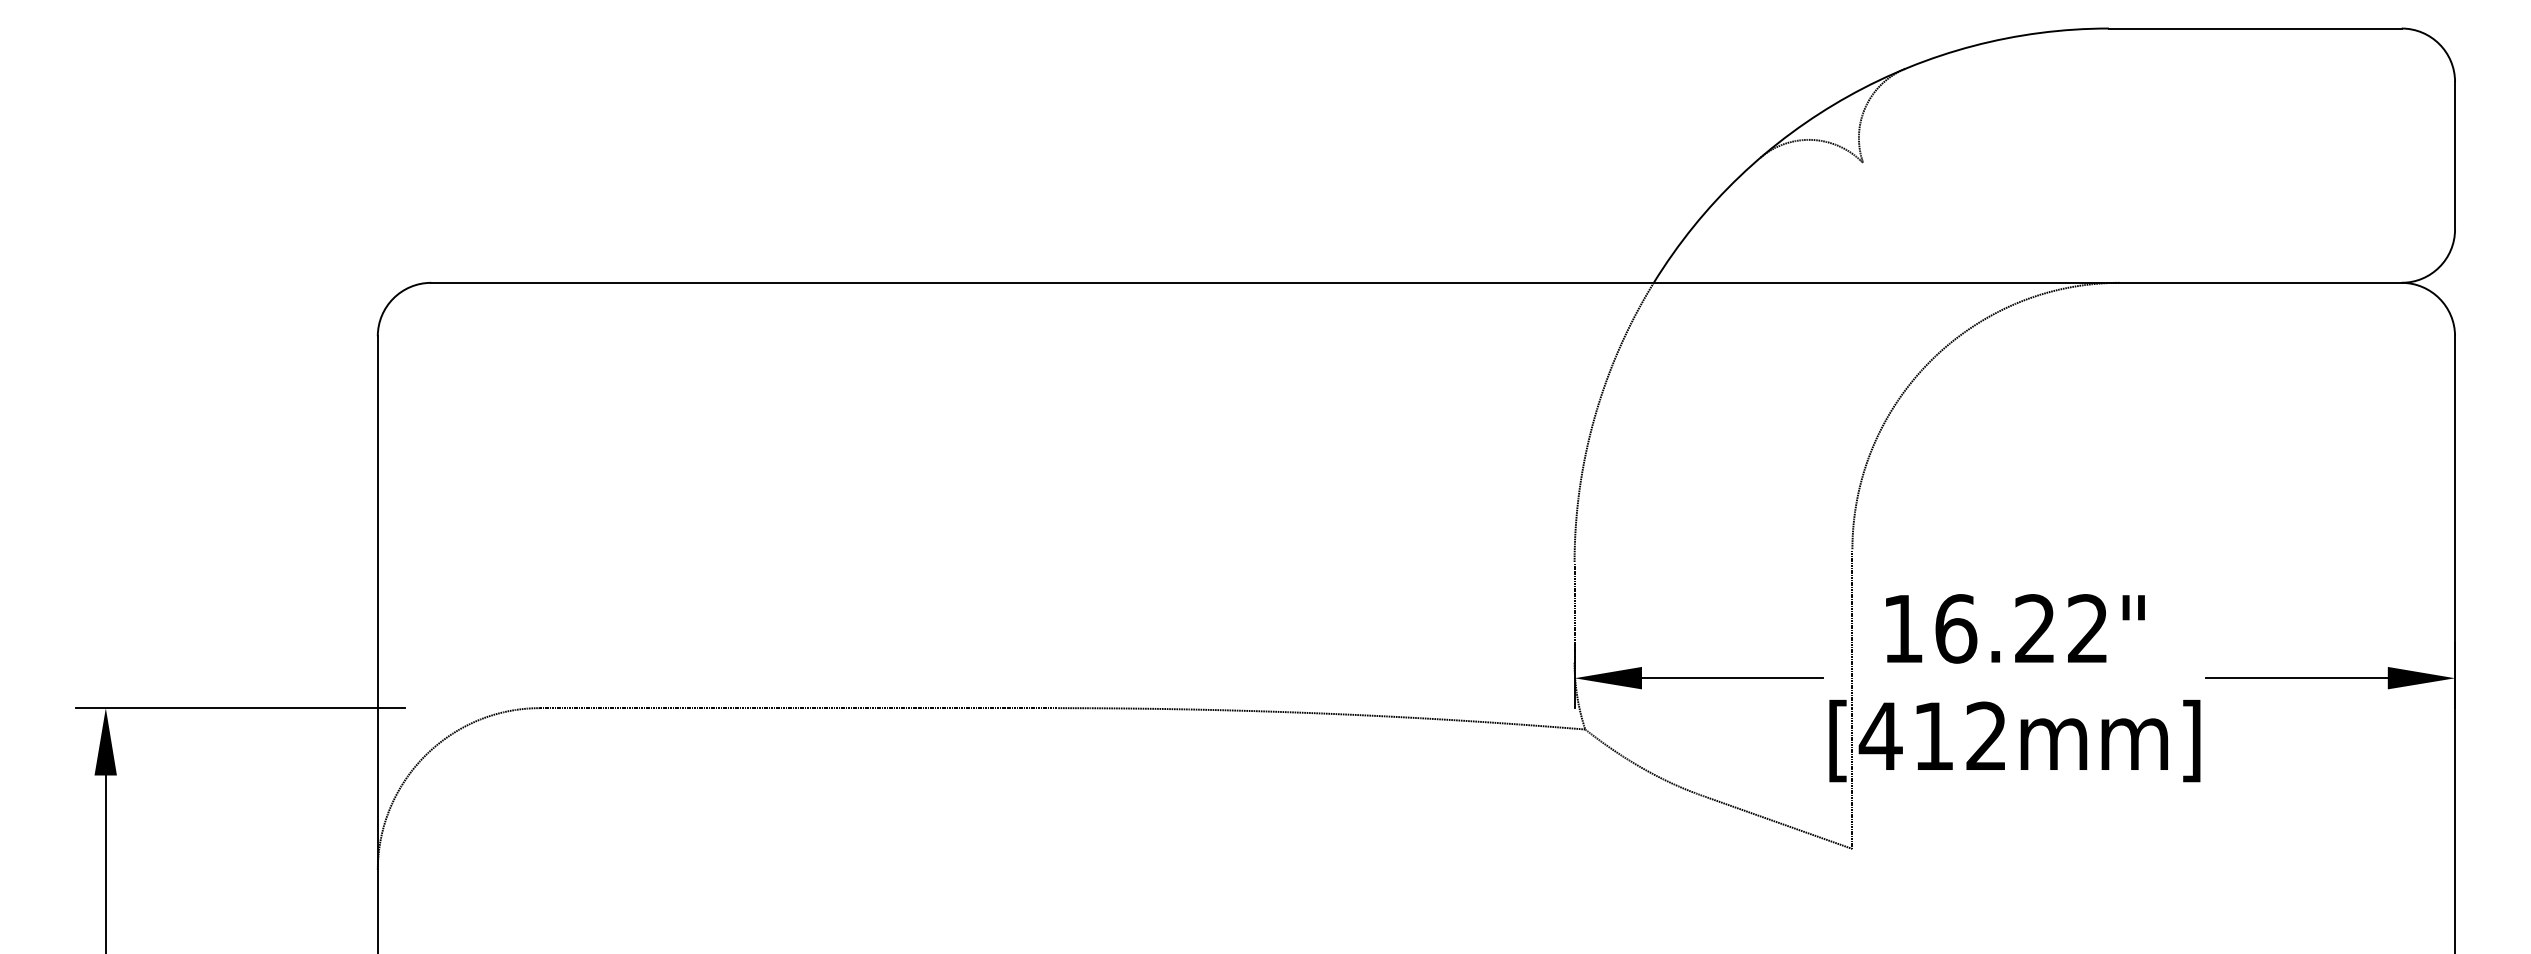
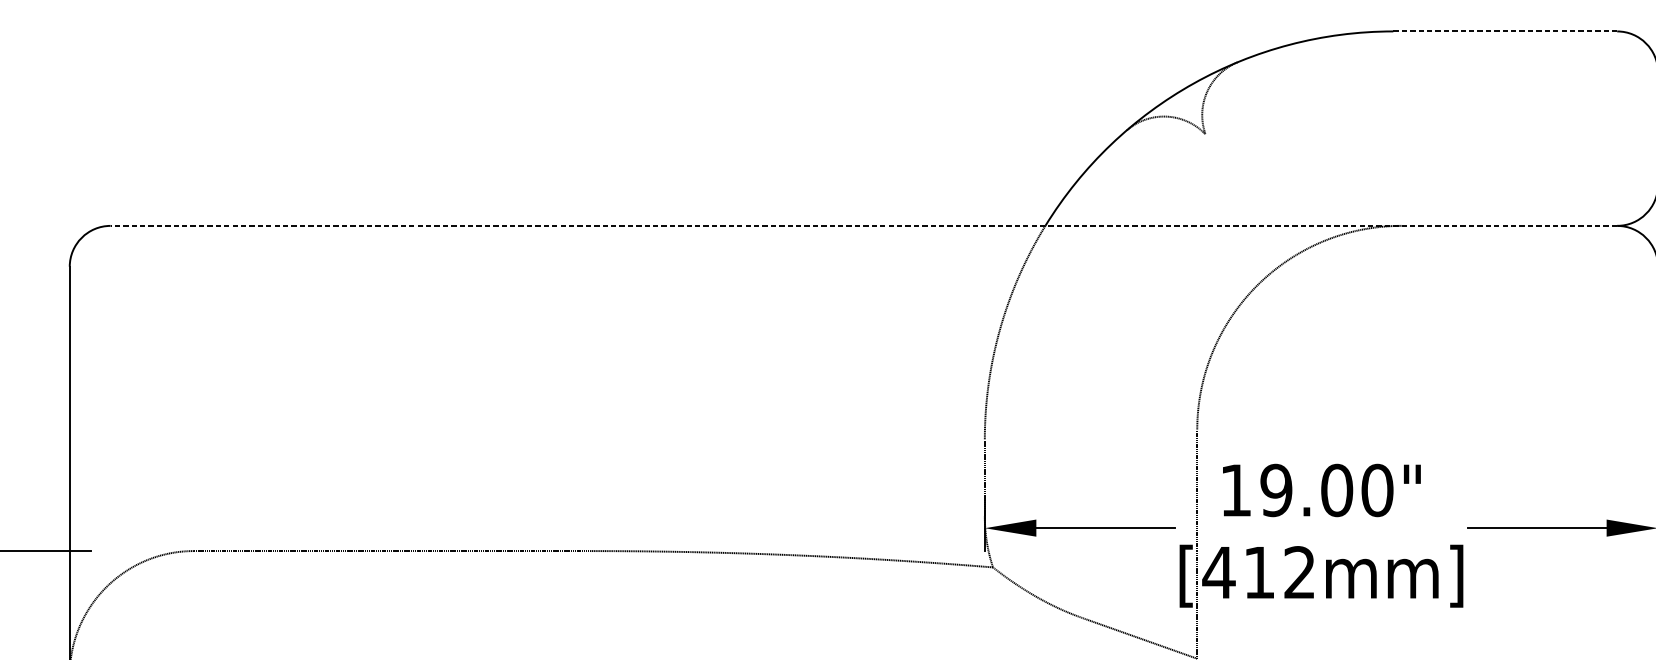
line: (2255, 28) -> (1505, 31), solid -> dashed
line: (1415, 282) -> (863, 225), solid -> dashed
text: (2022, 628) -> (1327, 490), 16.22" -> 19.00"

